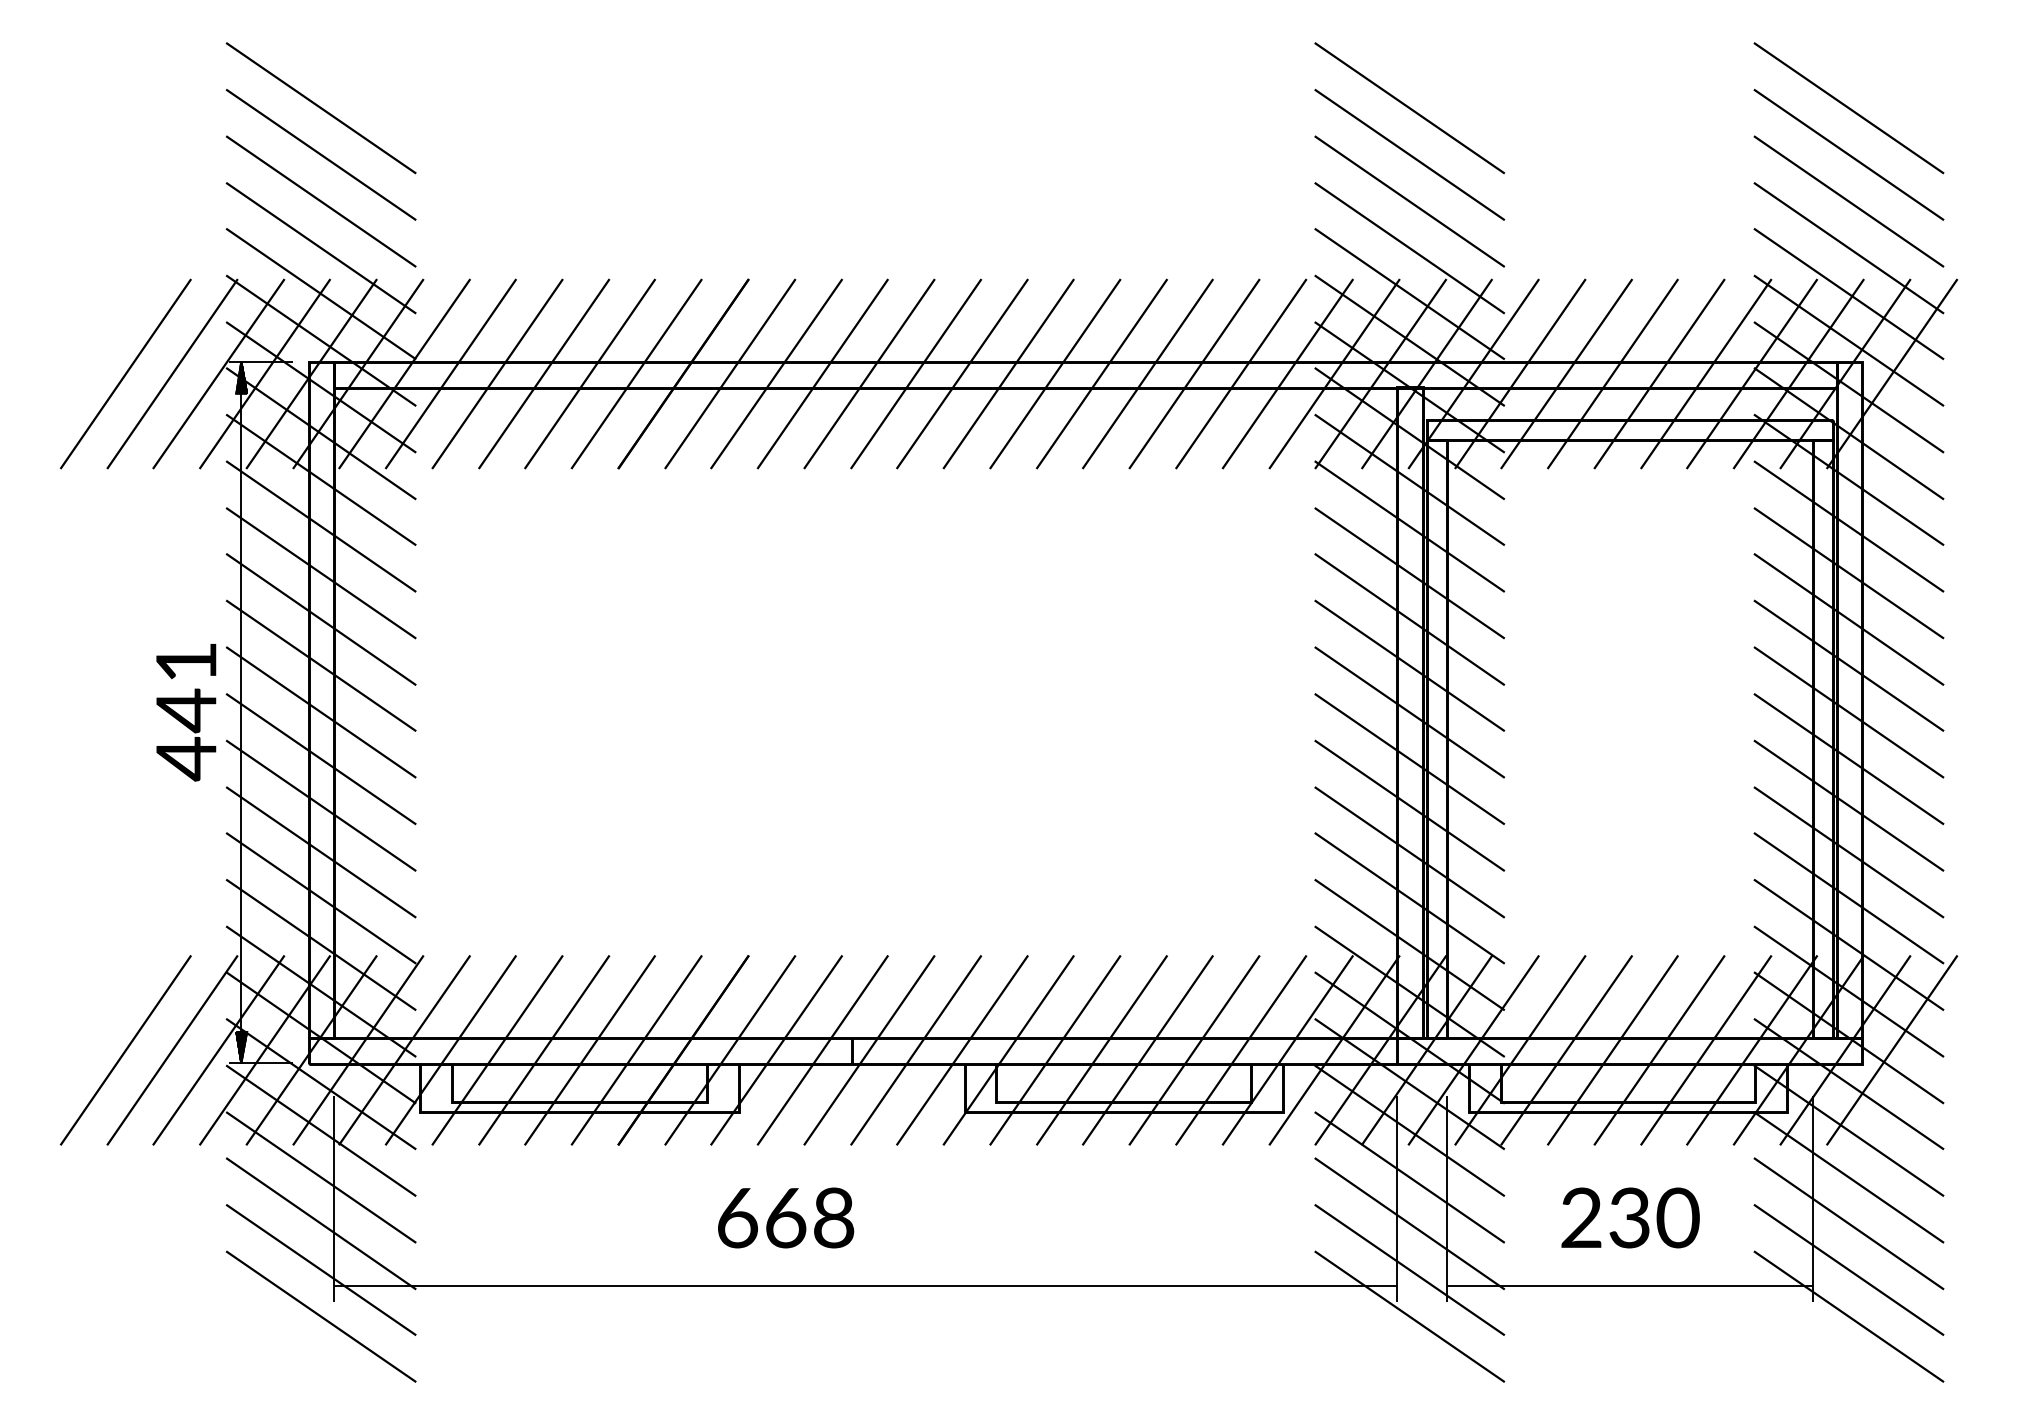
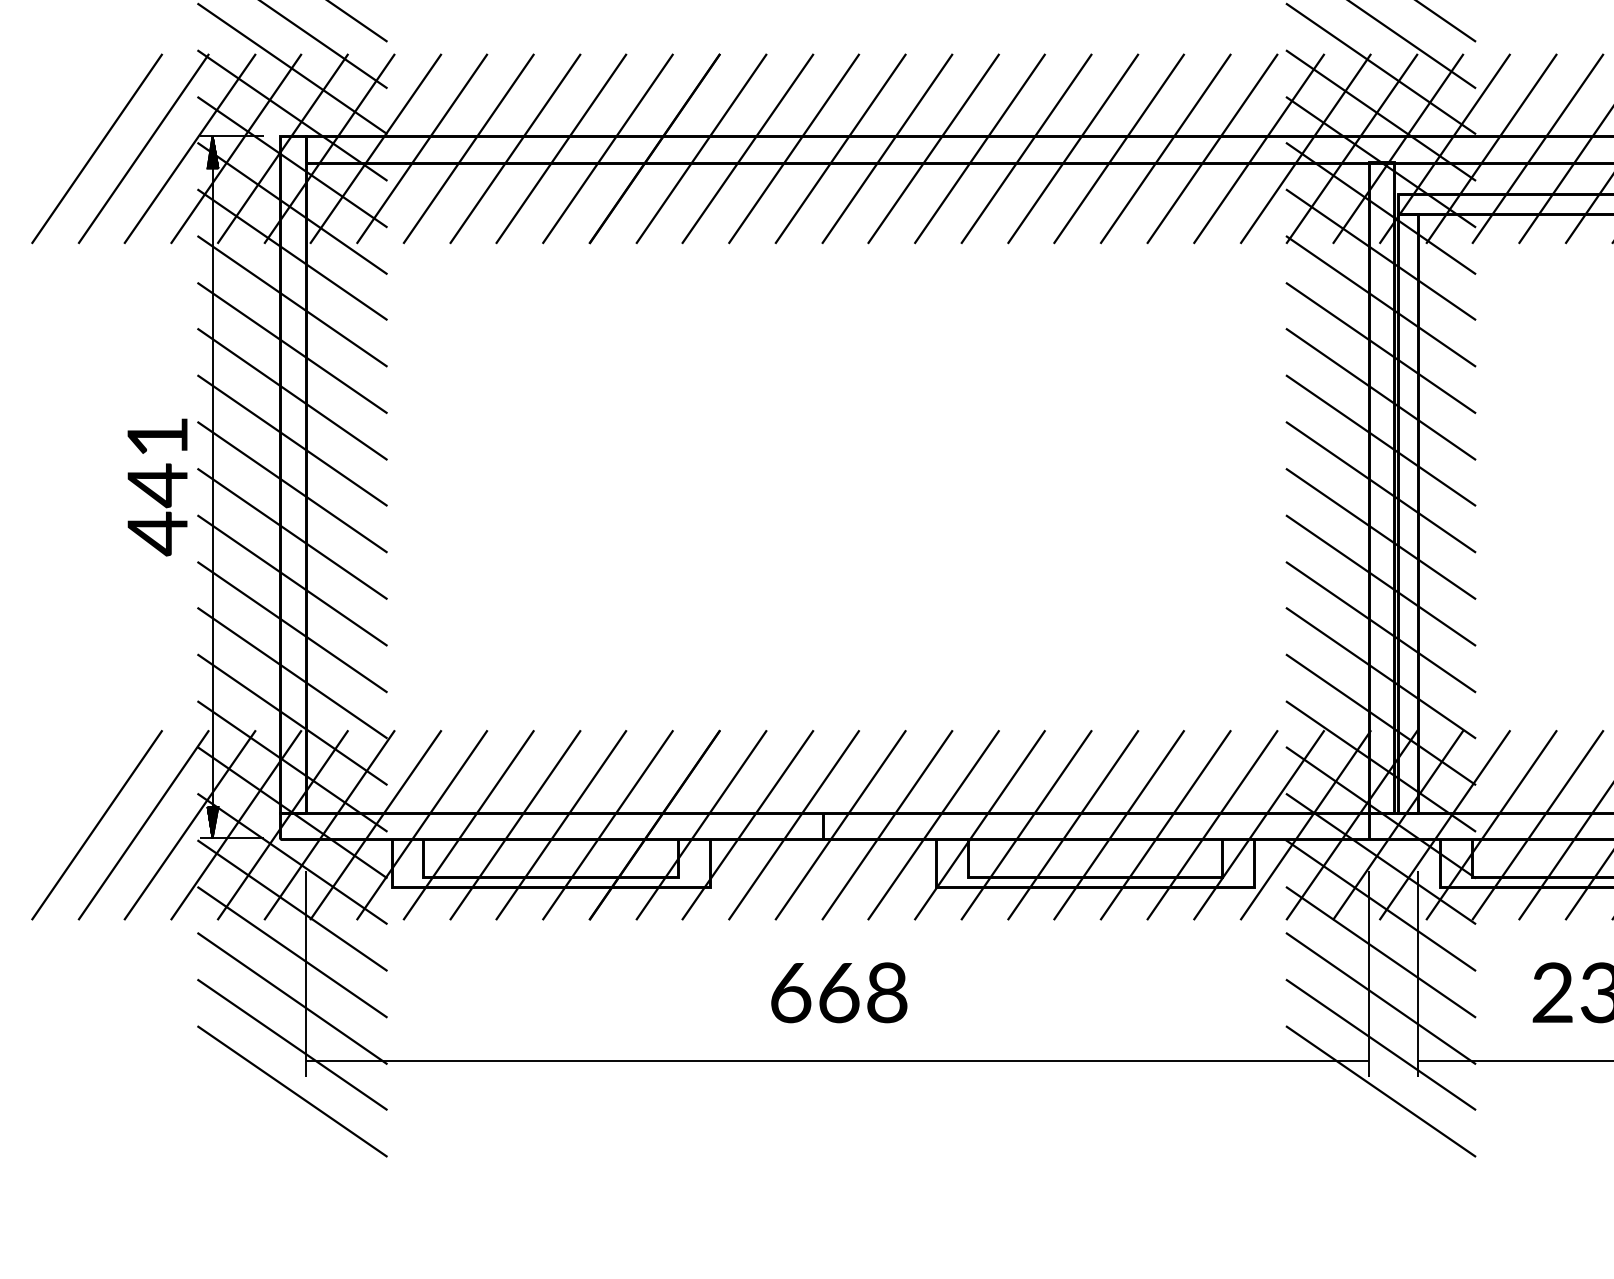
text: (786, 1217) -> (839, 992), moved

